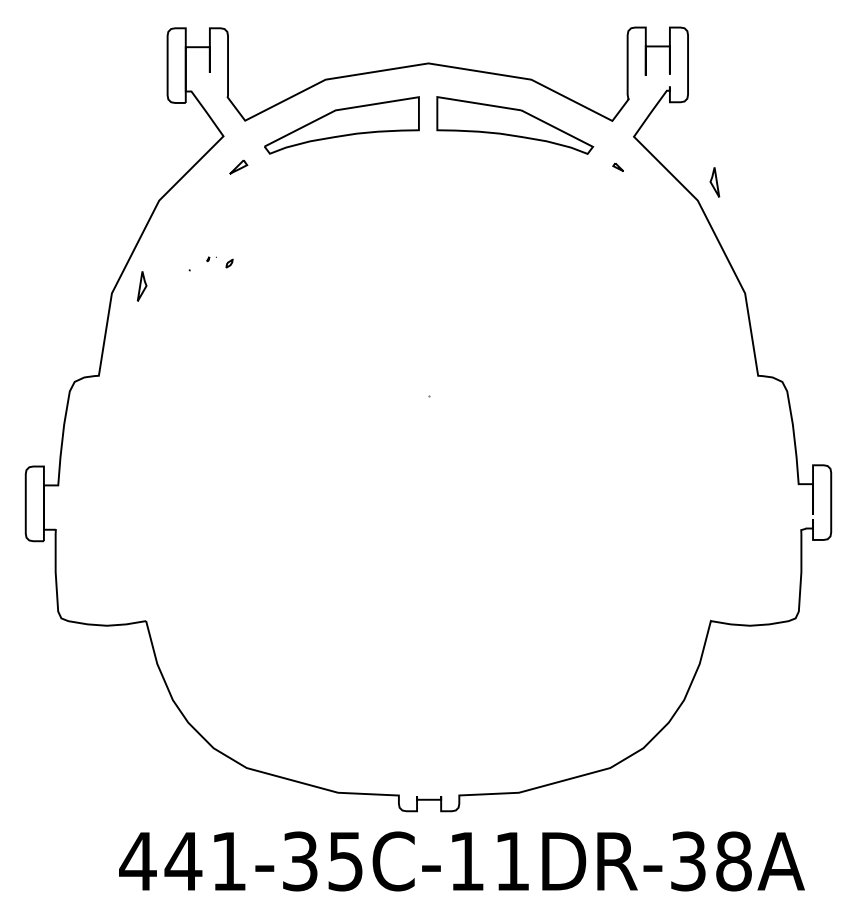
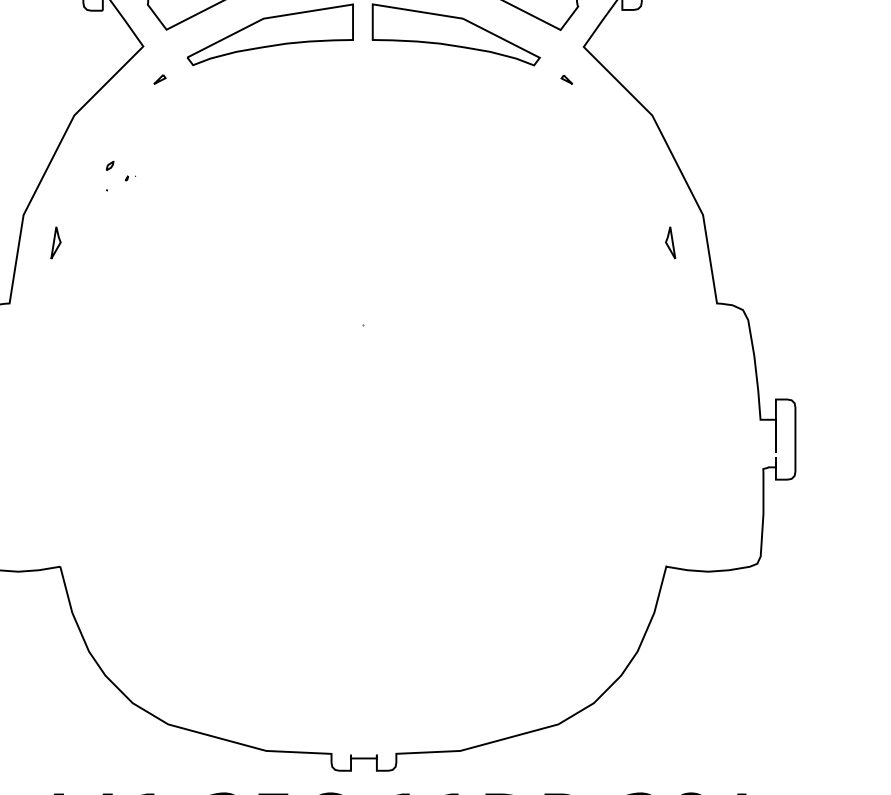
part: (239, 166) -> (160, 78), size x0.62
part: (714, 182) -> (670, 243), moved
part: (229, 263) -> (110, 165), moved
part: (142, 286) -> (56, 243), moved

